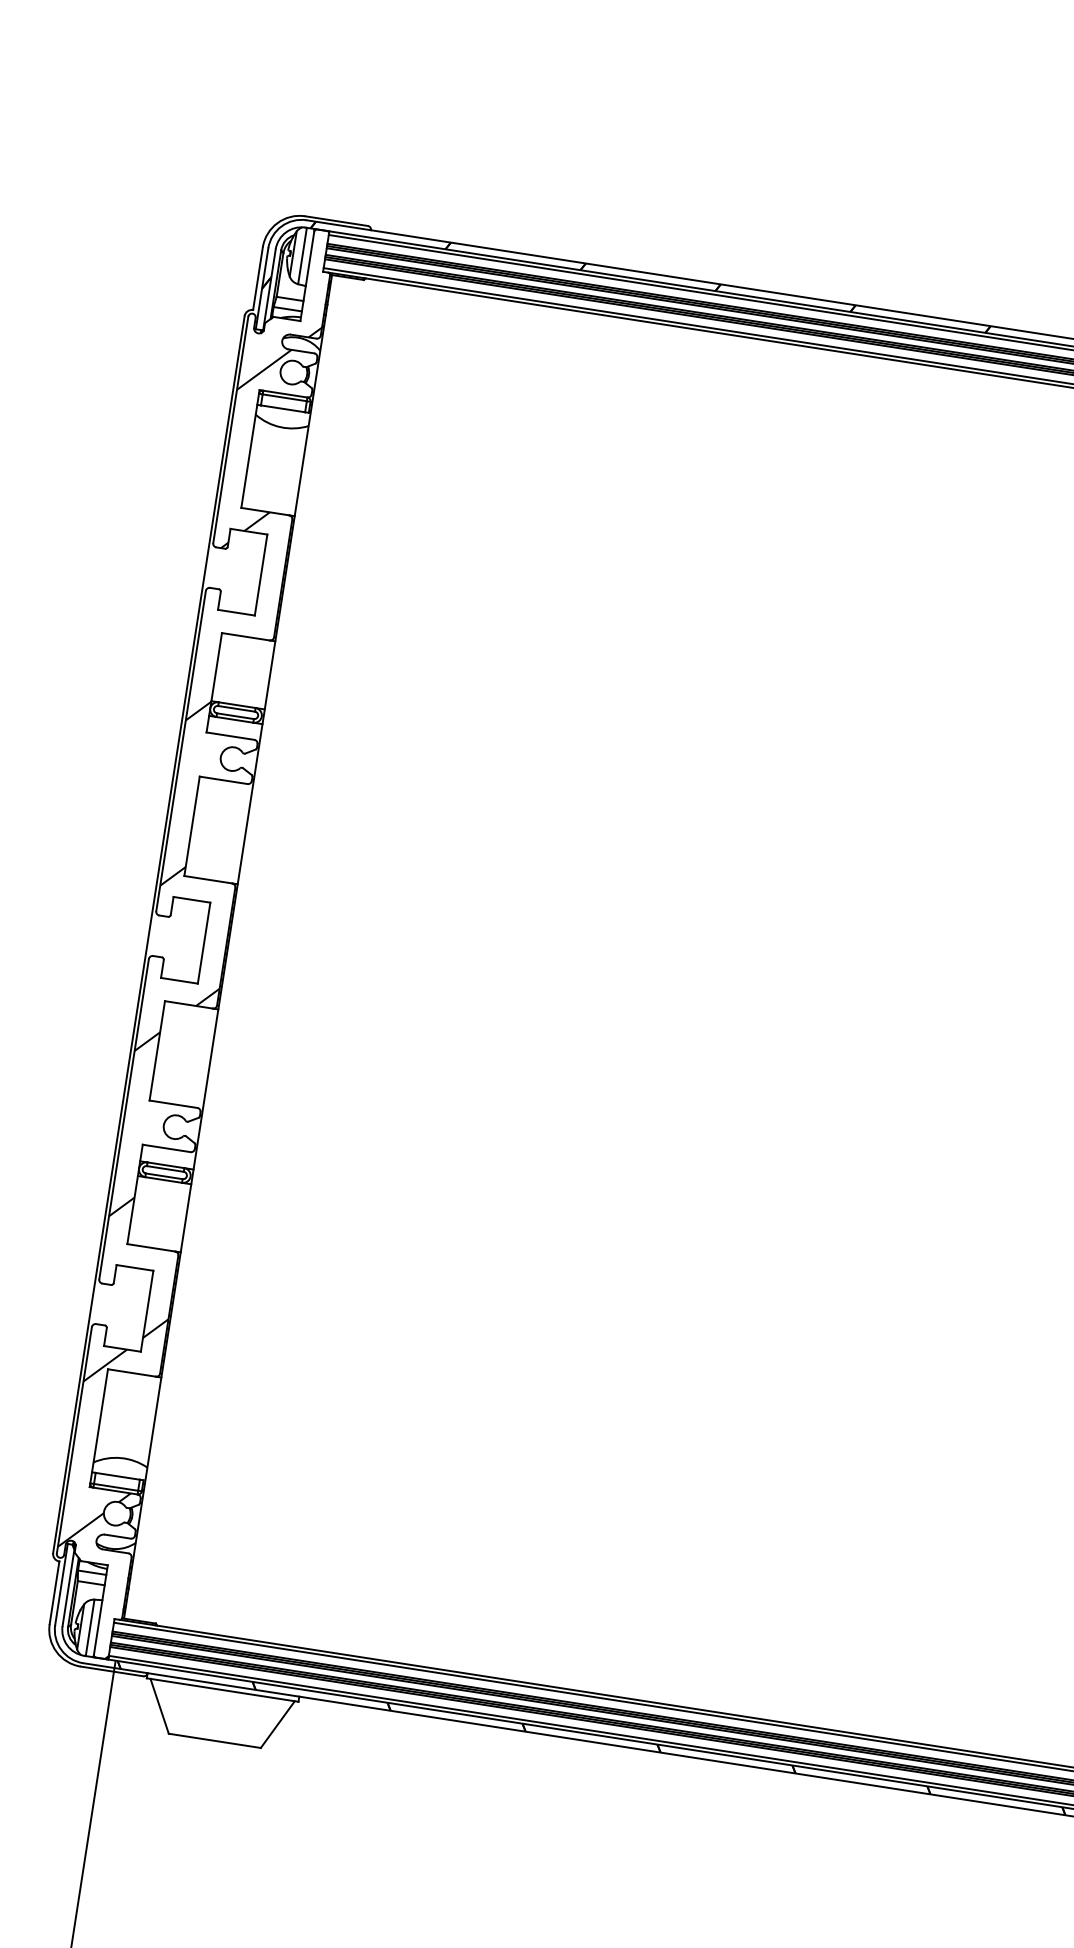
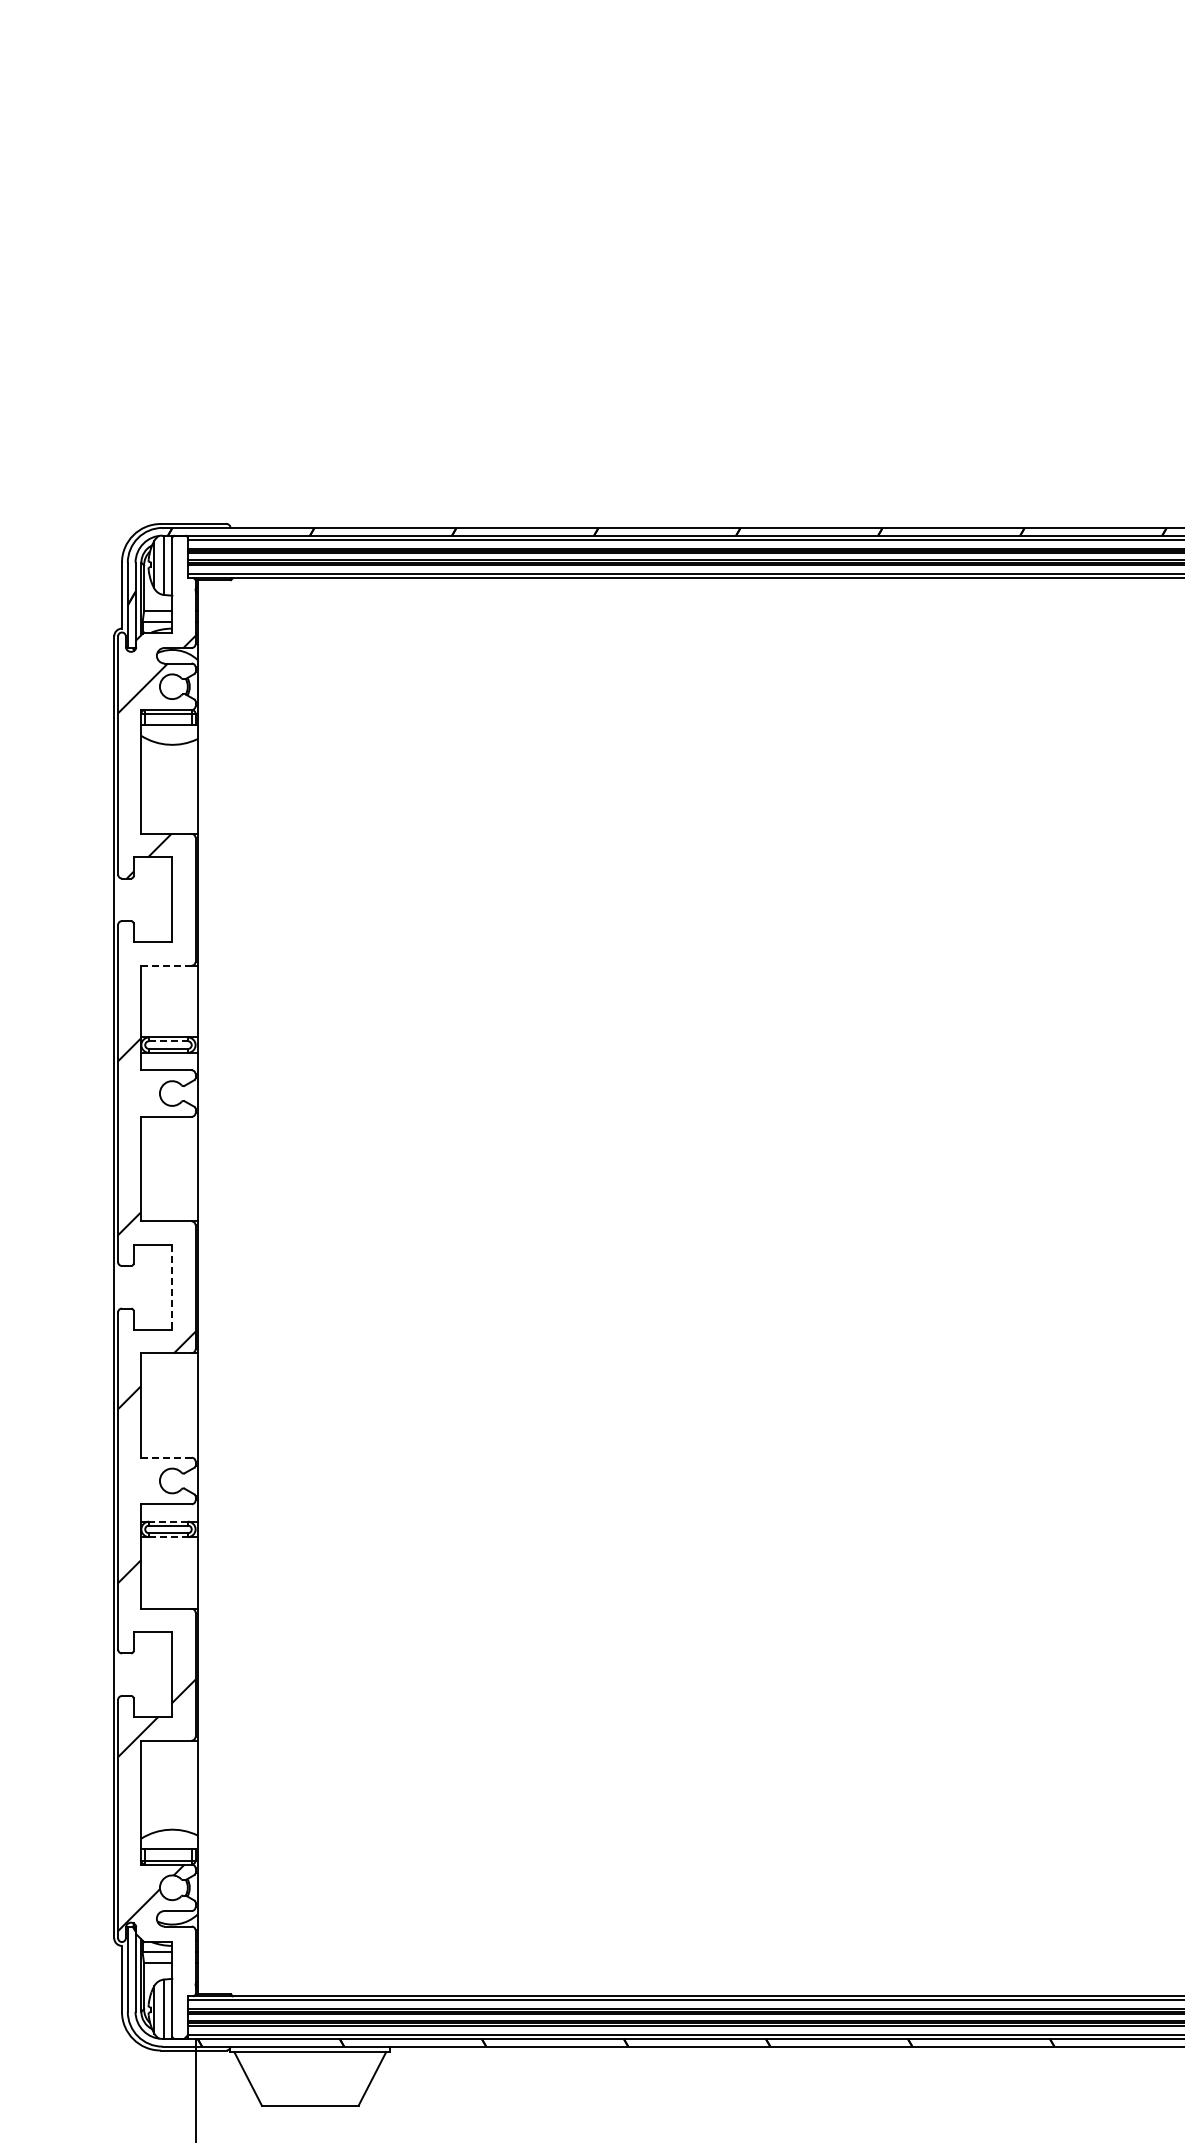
line: (246, 636) -> (167, 965), solid -> dashed
line: (236, 709) -> (168, 1041), solid -> dashed
line: (204, 943) -> (172, 1287), solid -> dashed
line: (173, 1104) -> (166, 1457), solid -> dashed
line: (165, 1164) -> (167, 1521), solid -> dashed
line: (163, 1180) -> (168, 1537), solid -> dashed

